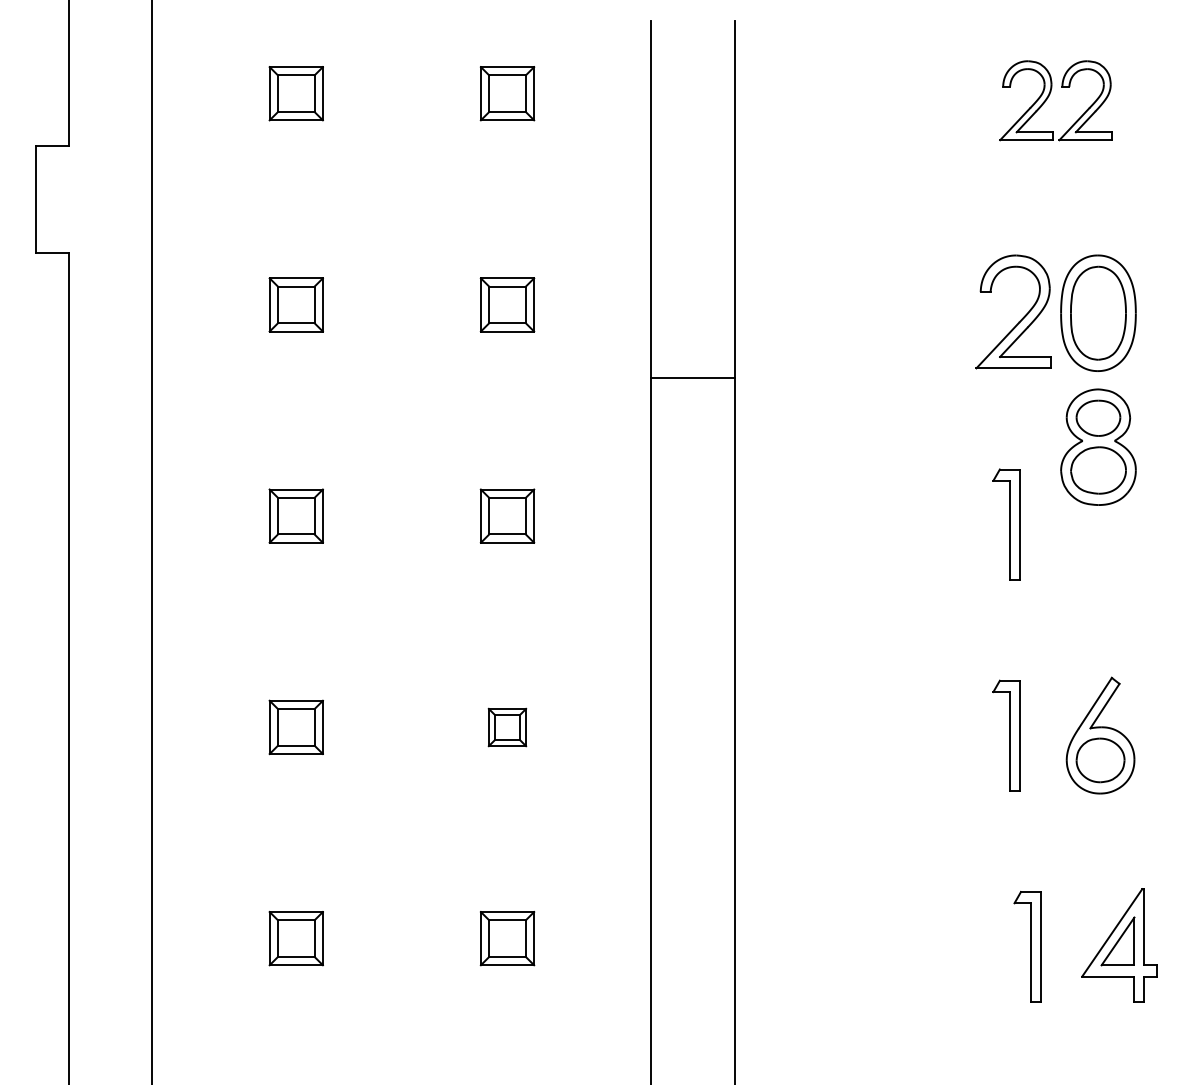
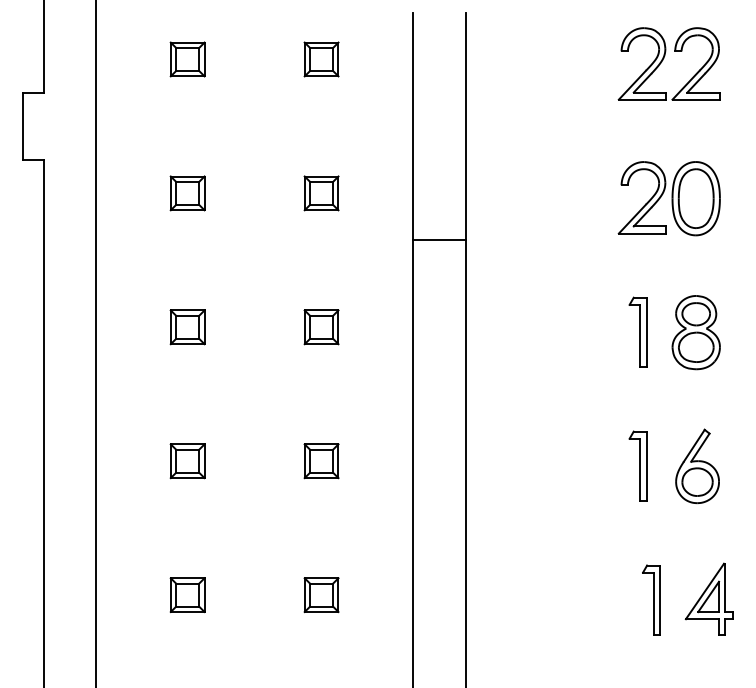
part: (1054, 100) -> (668, 63), size x1.43
part: (1097, 447) -> (695, 332), moved
part: (507, 727) -> (321, 461), size x1.43

